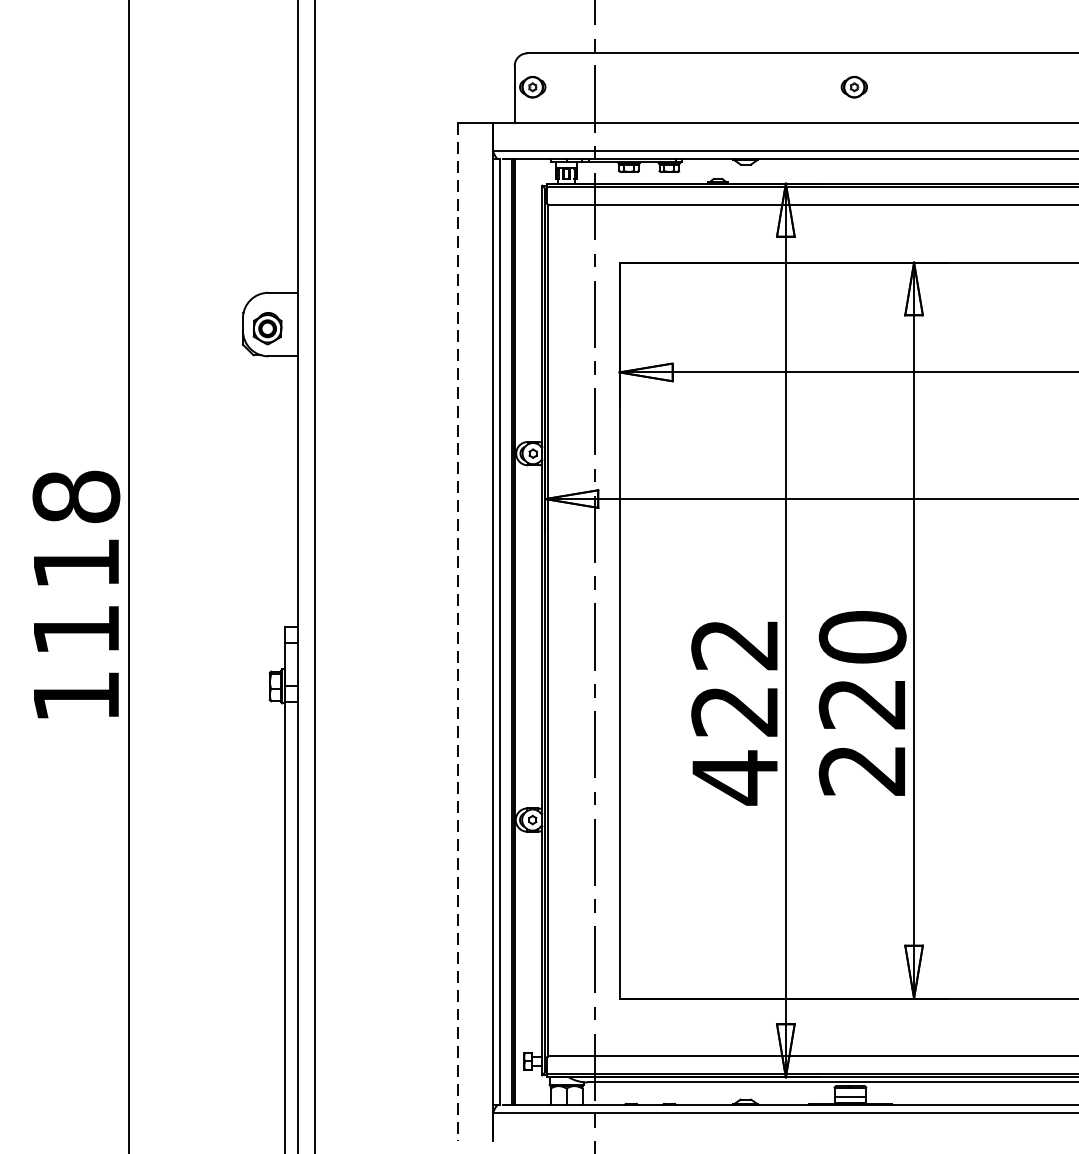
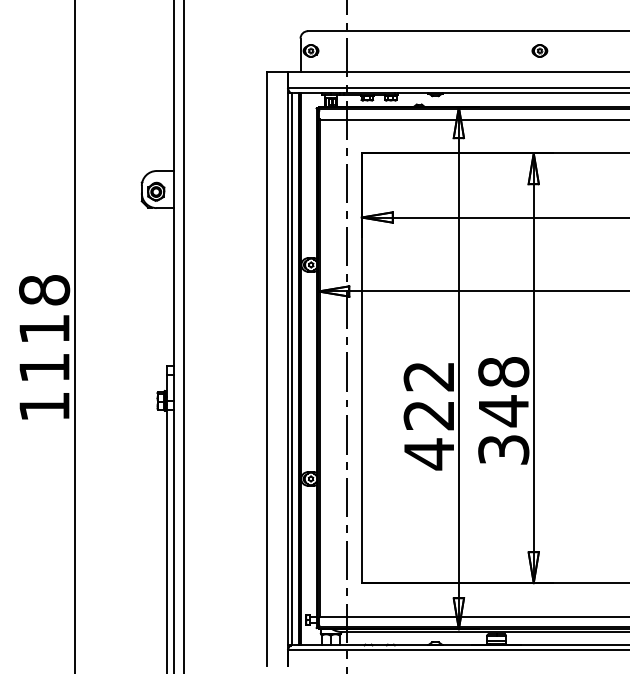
part: (853, 86) -> (539, 50), moved
line: (458, 632) -> (267, 369), dashed -> solid
text: (862, 702) -> (503, 410), 220 -> 348

